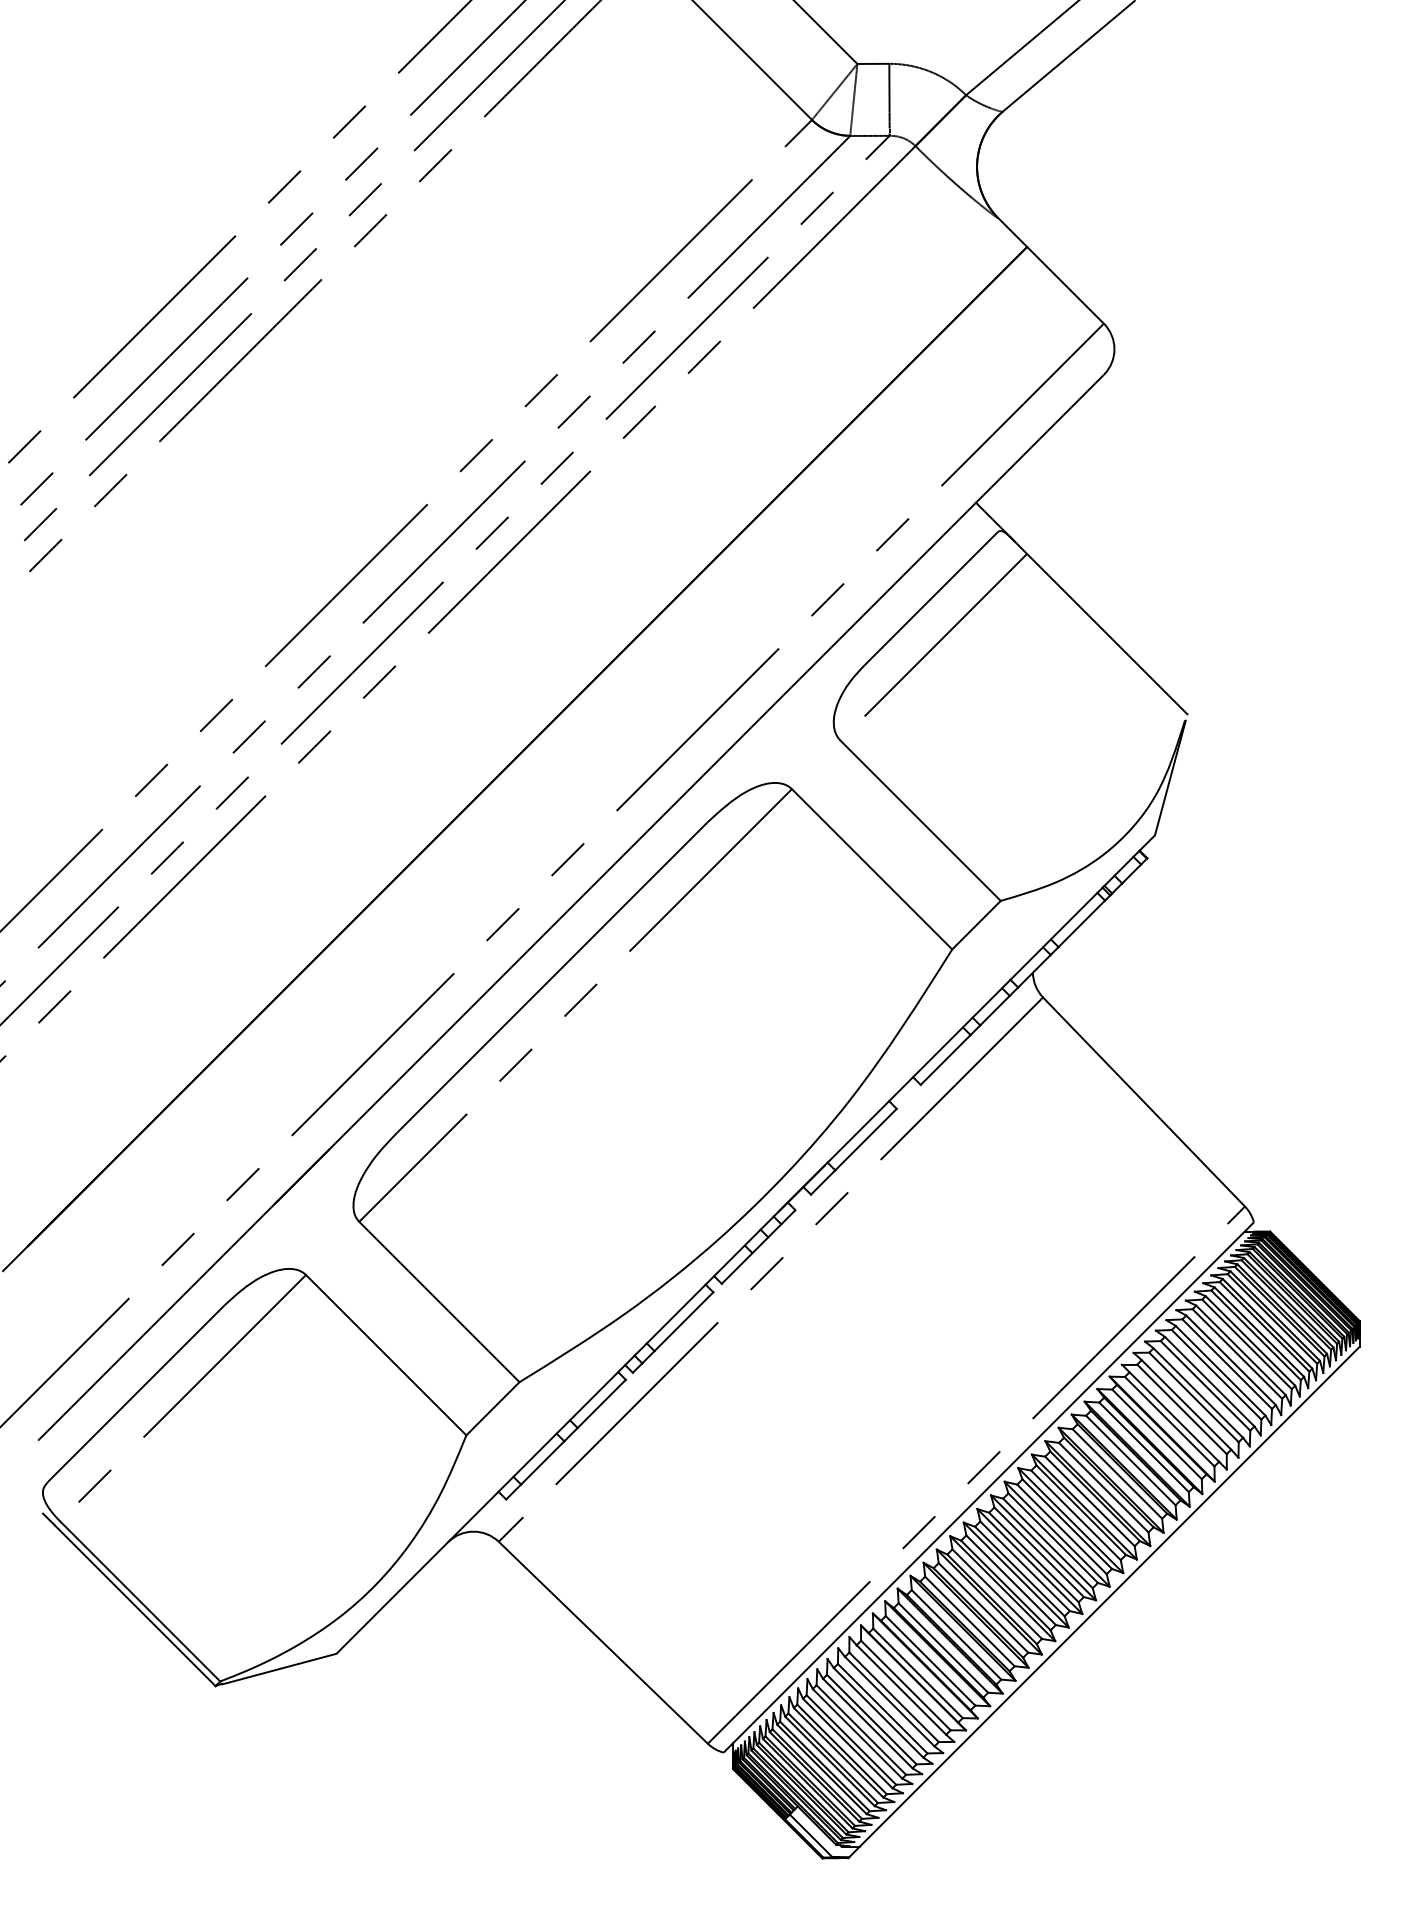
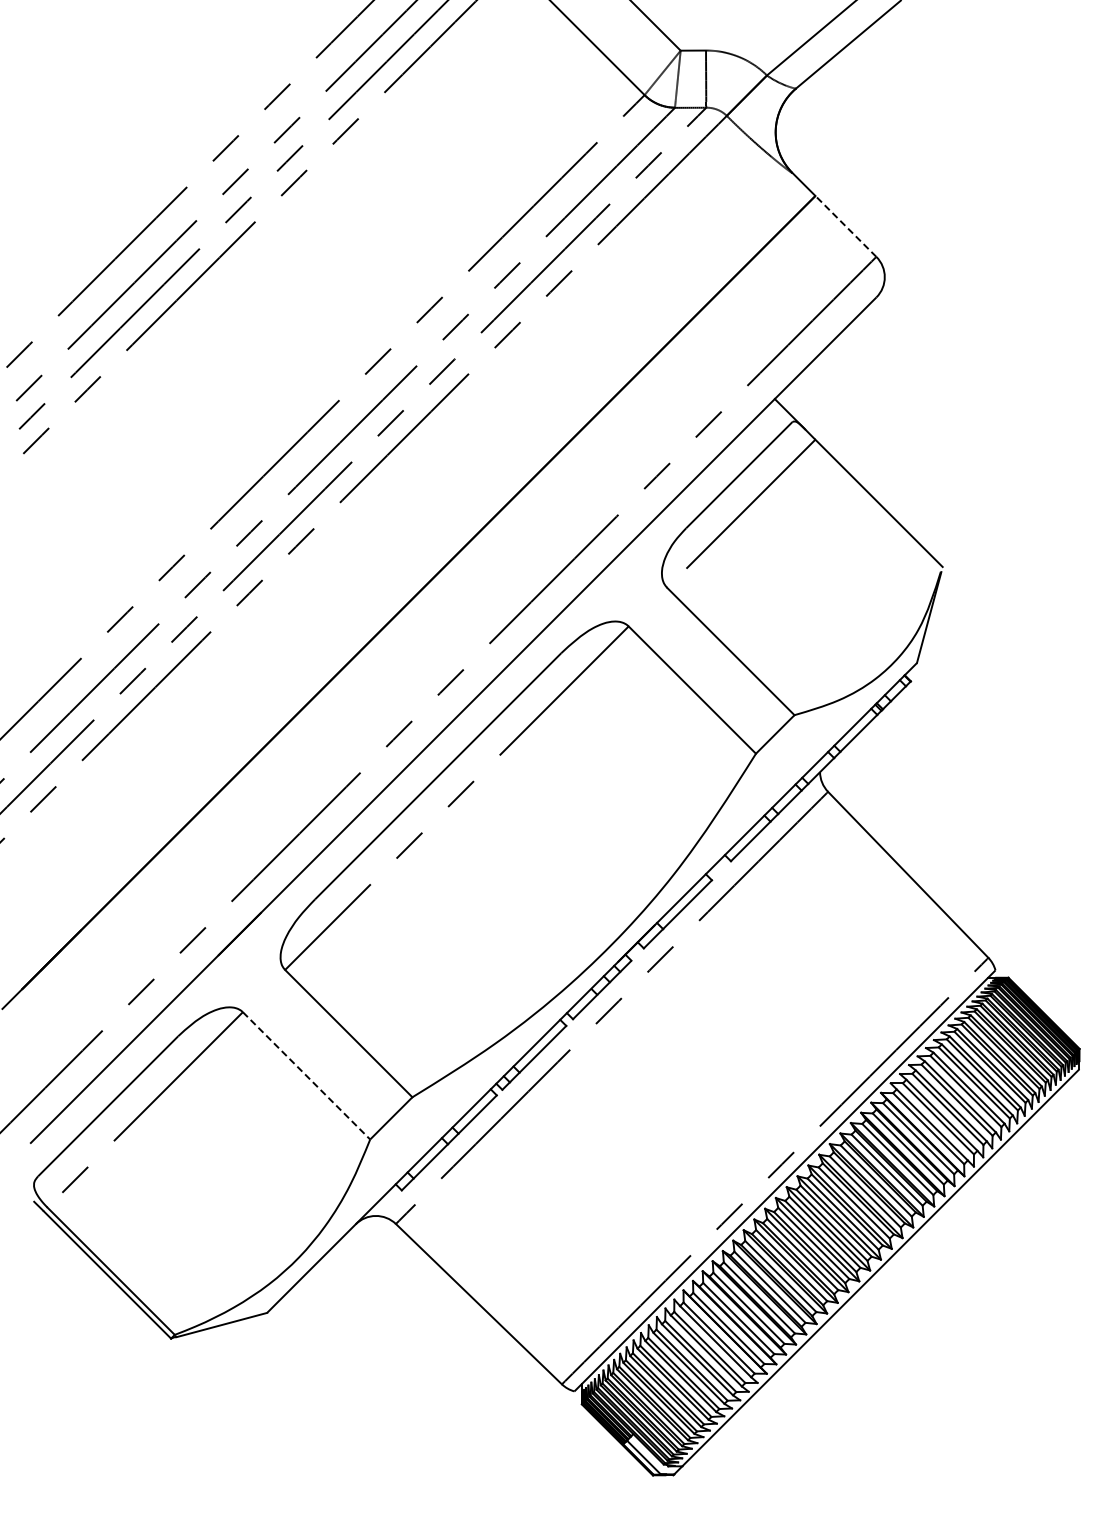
line: (1064, 285) -> (845, 226), solid -> dashed
line: (386, 1356) -> (306, 1076), solid -> dashed

